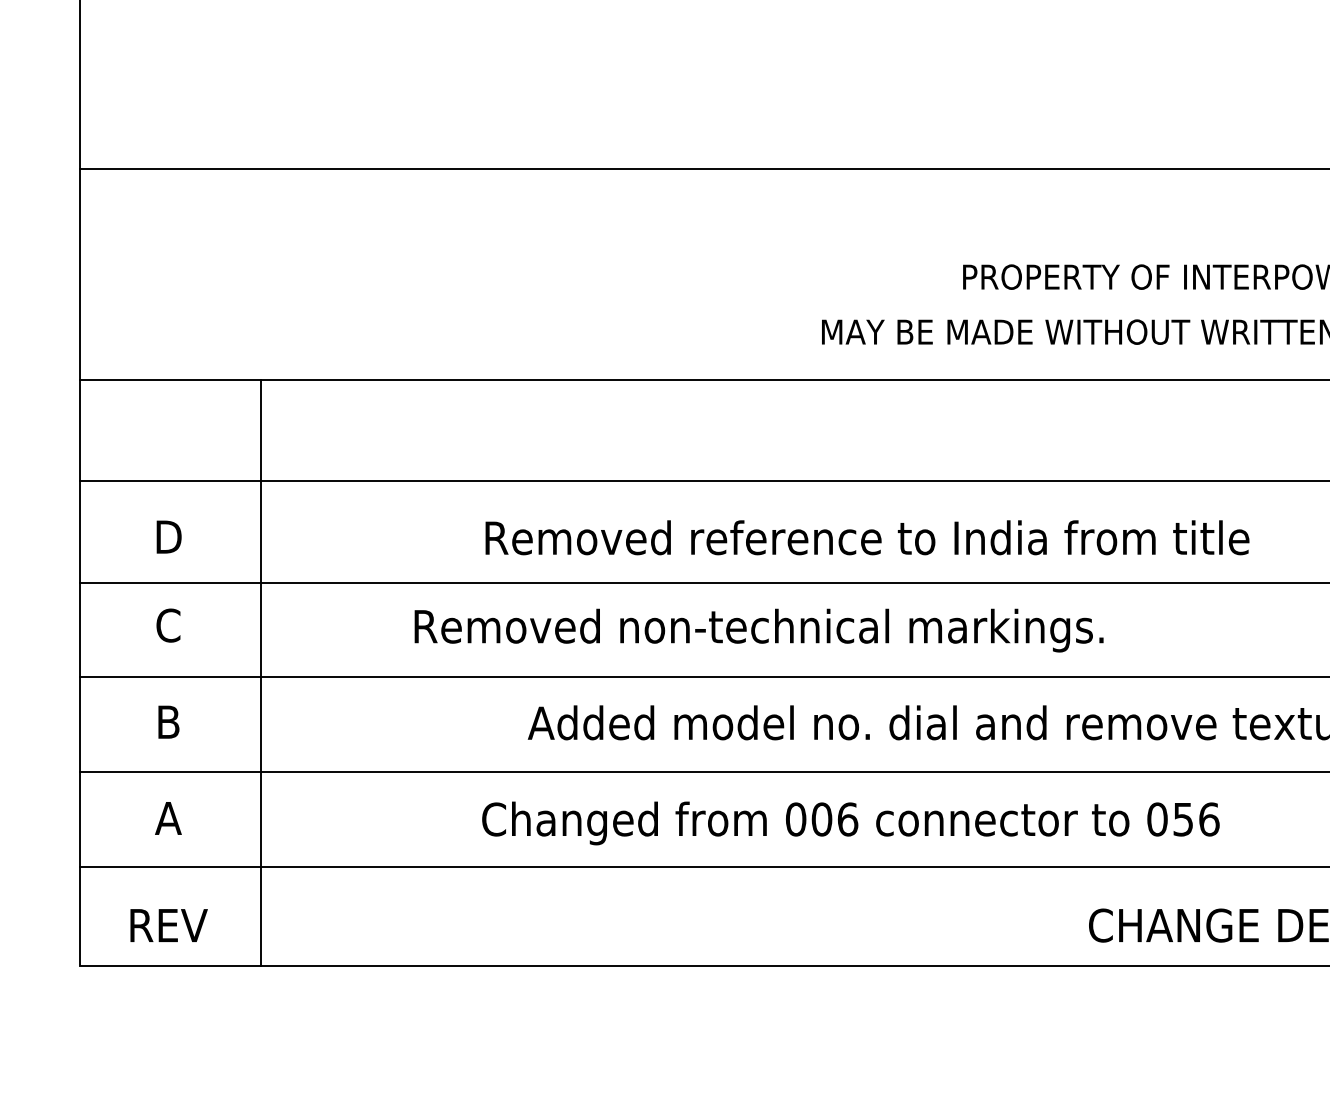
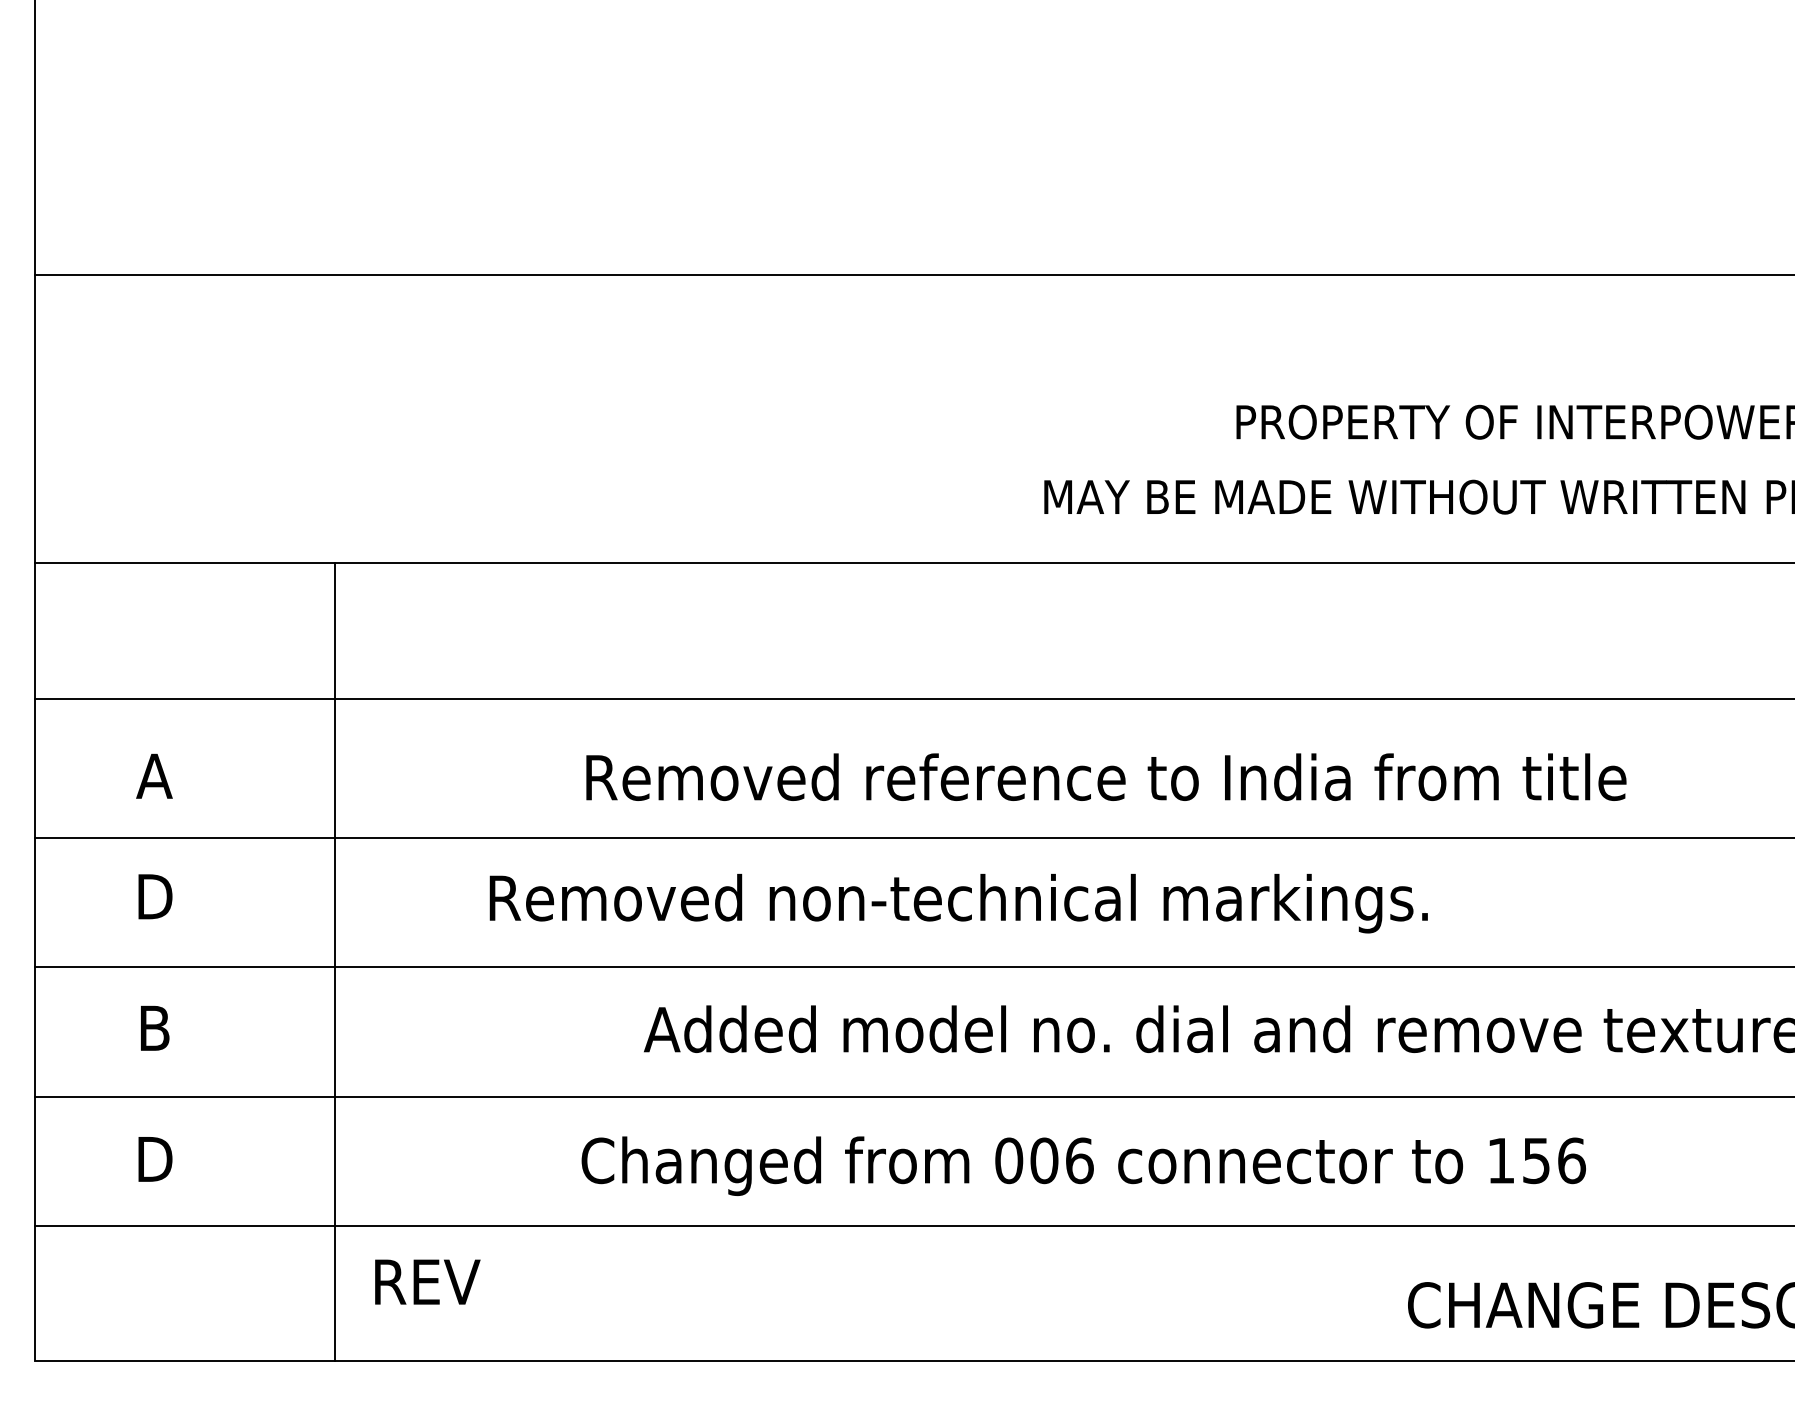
text: (168, 536) -> (154, 775), D -> A
text: (168, 625) -> (154, 896), C -> D
line: (260, 673) -> (334, 962), moved
text: (168, 818) -> (154, 1159), A -> D
text: (1157, 819) -> (1501, 1160), 056 -> 156
text: (168, 925) -> (426, 1281), moved

